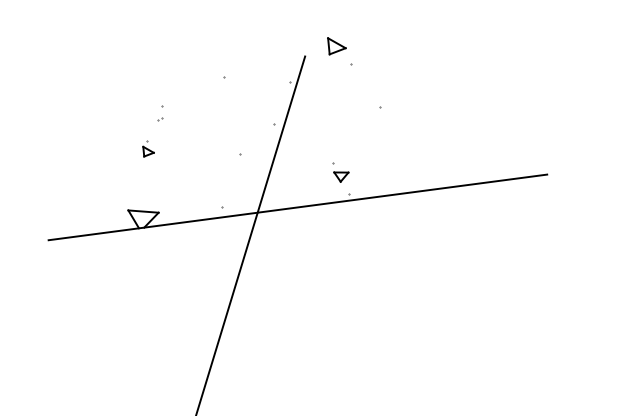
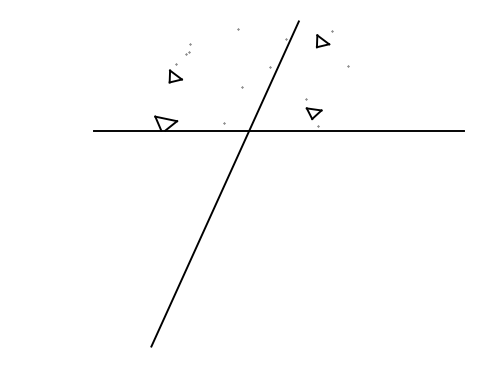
part: (337, 45) -> (323, 41), moved
part: (148, 148) -> (175, 73), size x1.67
part: (340, 172) -> (313, 109), size x1.43

